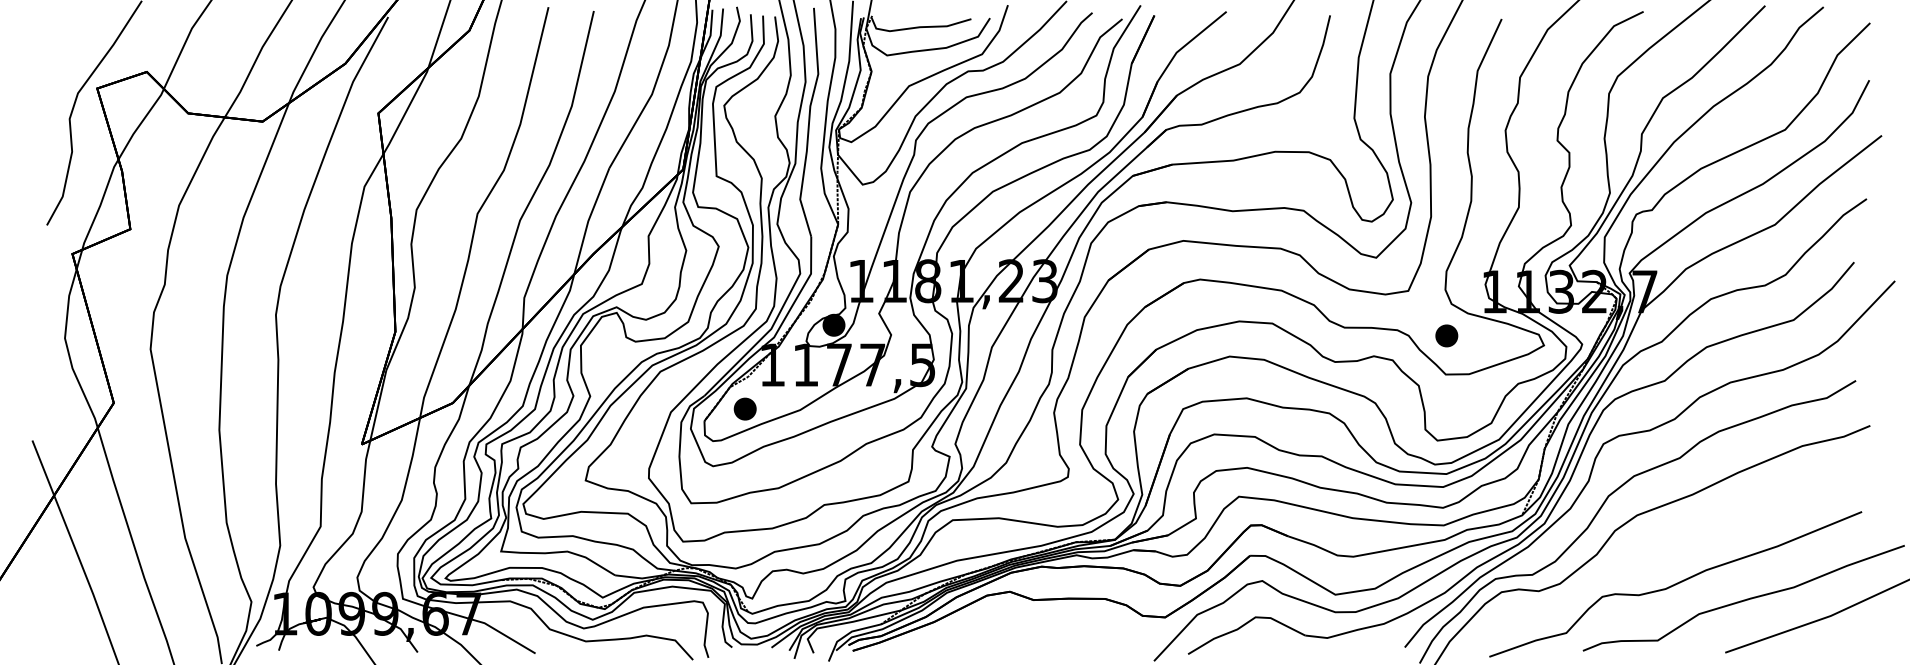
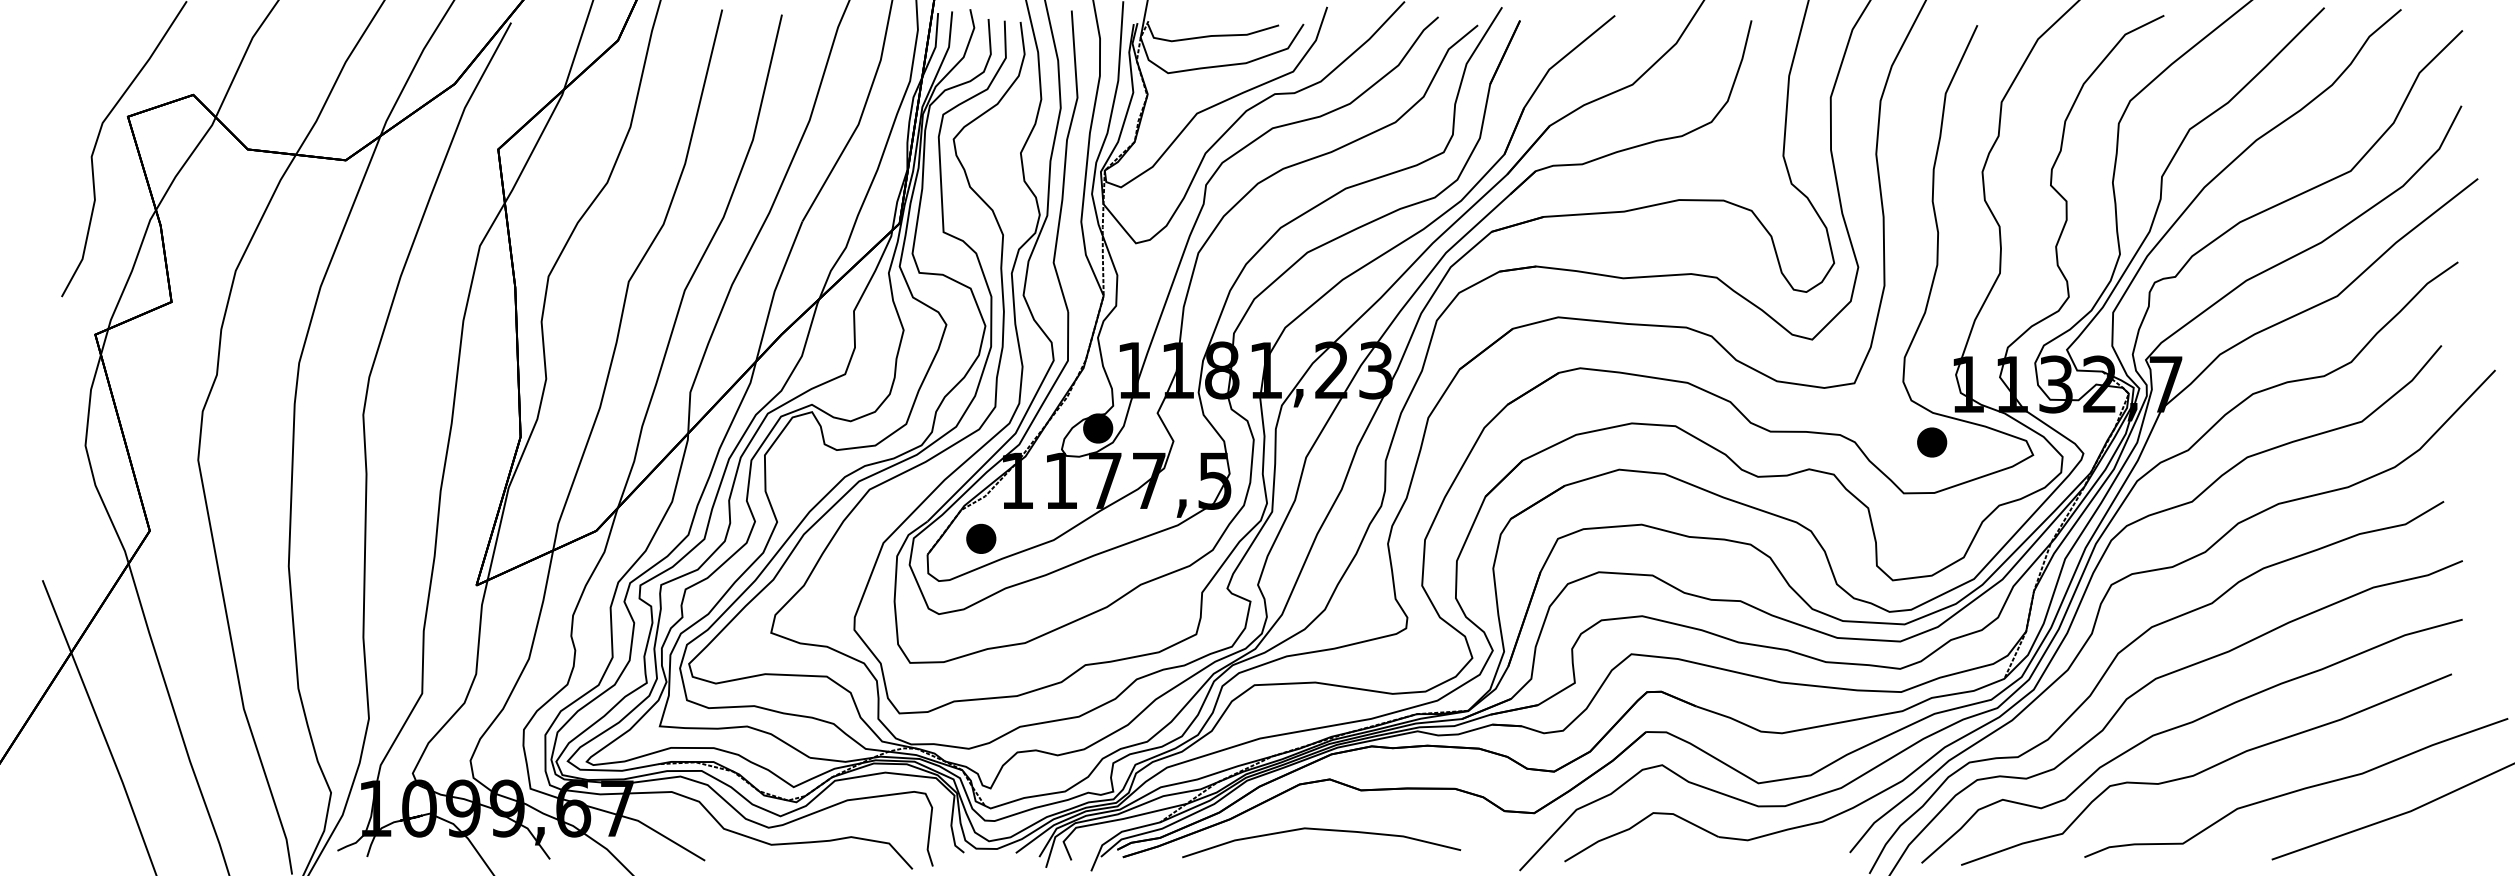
part: (1447, 335) -> (1932, 442), moved
curve: (1660, 550) -> (2186, 725), added
curve: (1003, 630) -> (1321, 830), added

